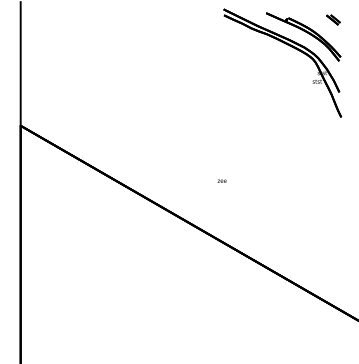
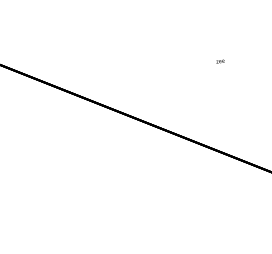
text: (221, 180) -> (219, 61), moved

